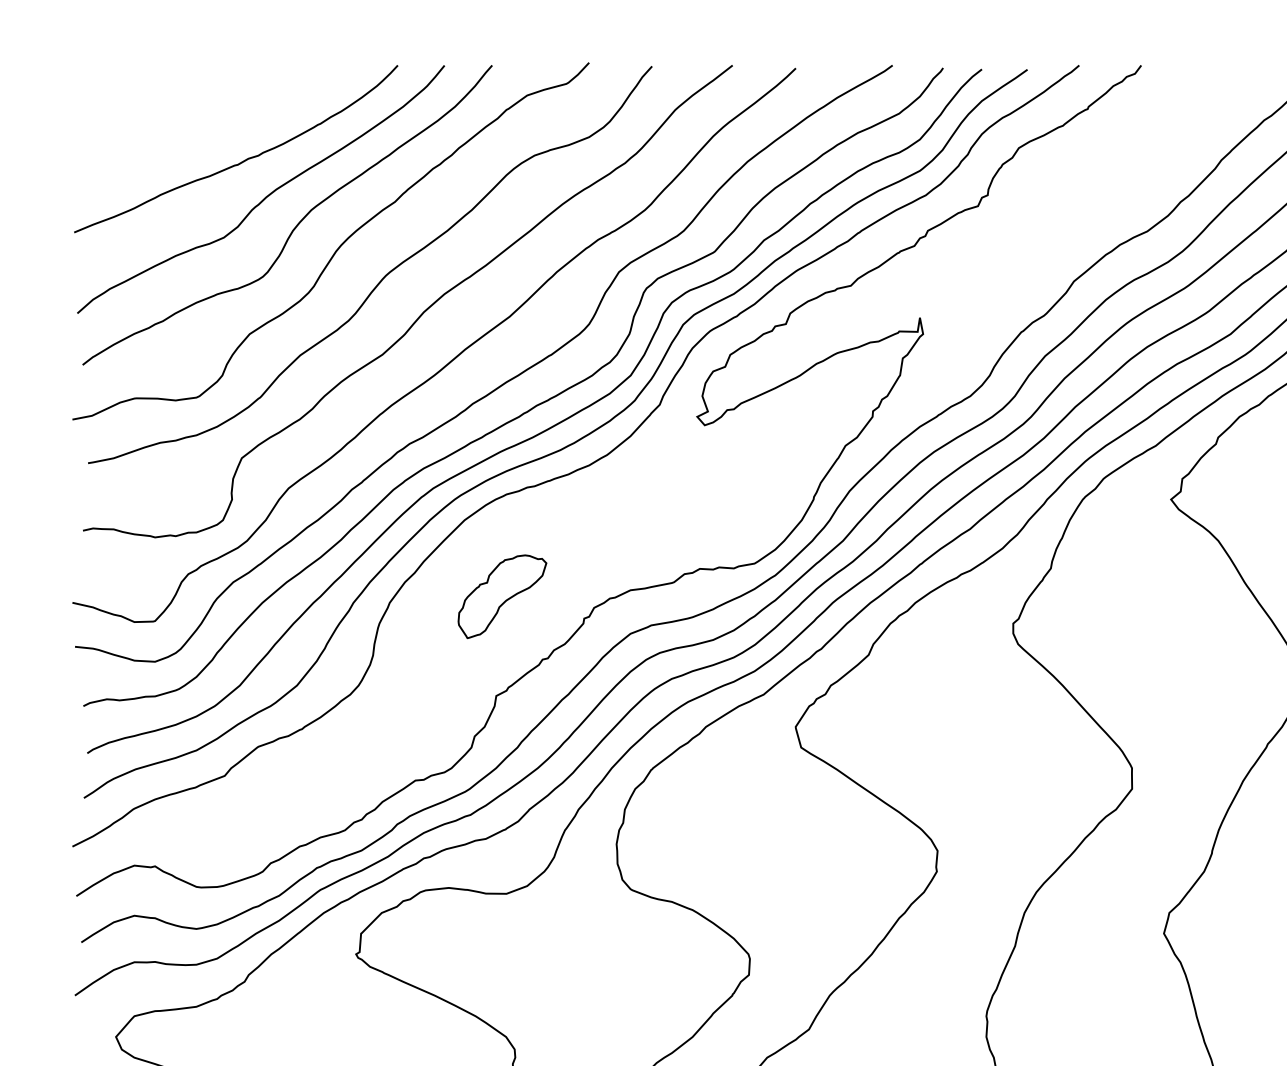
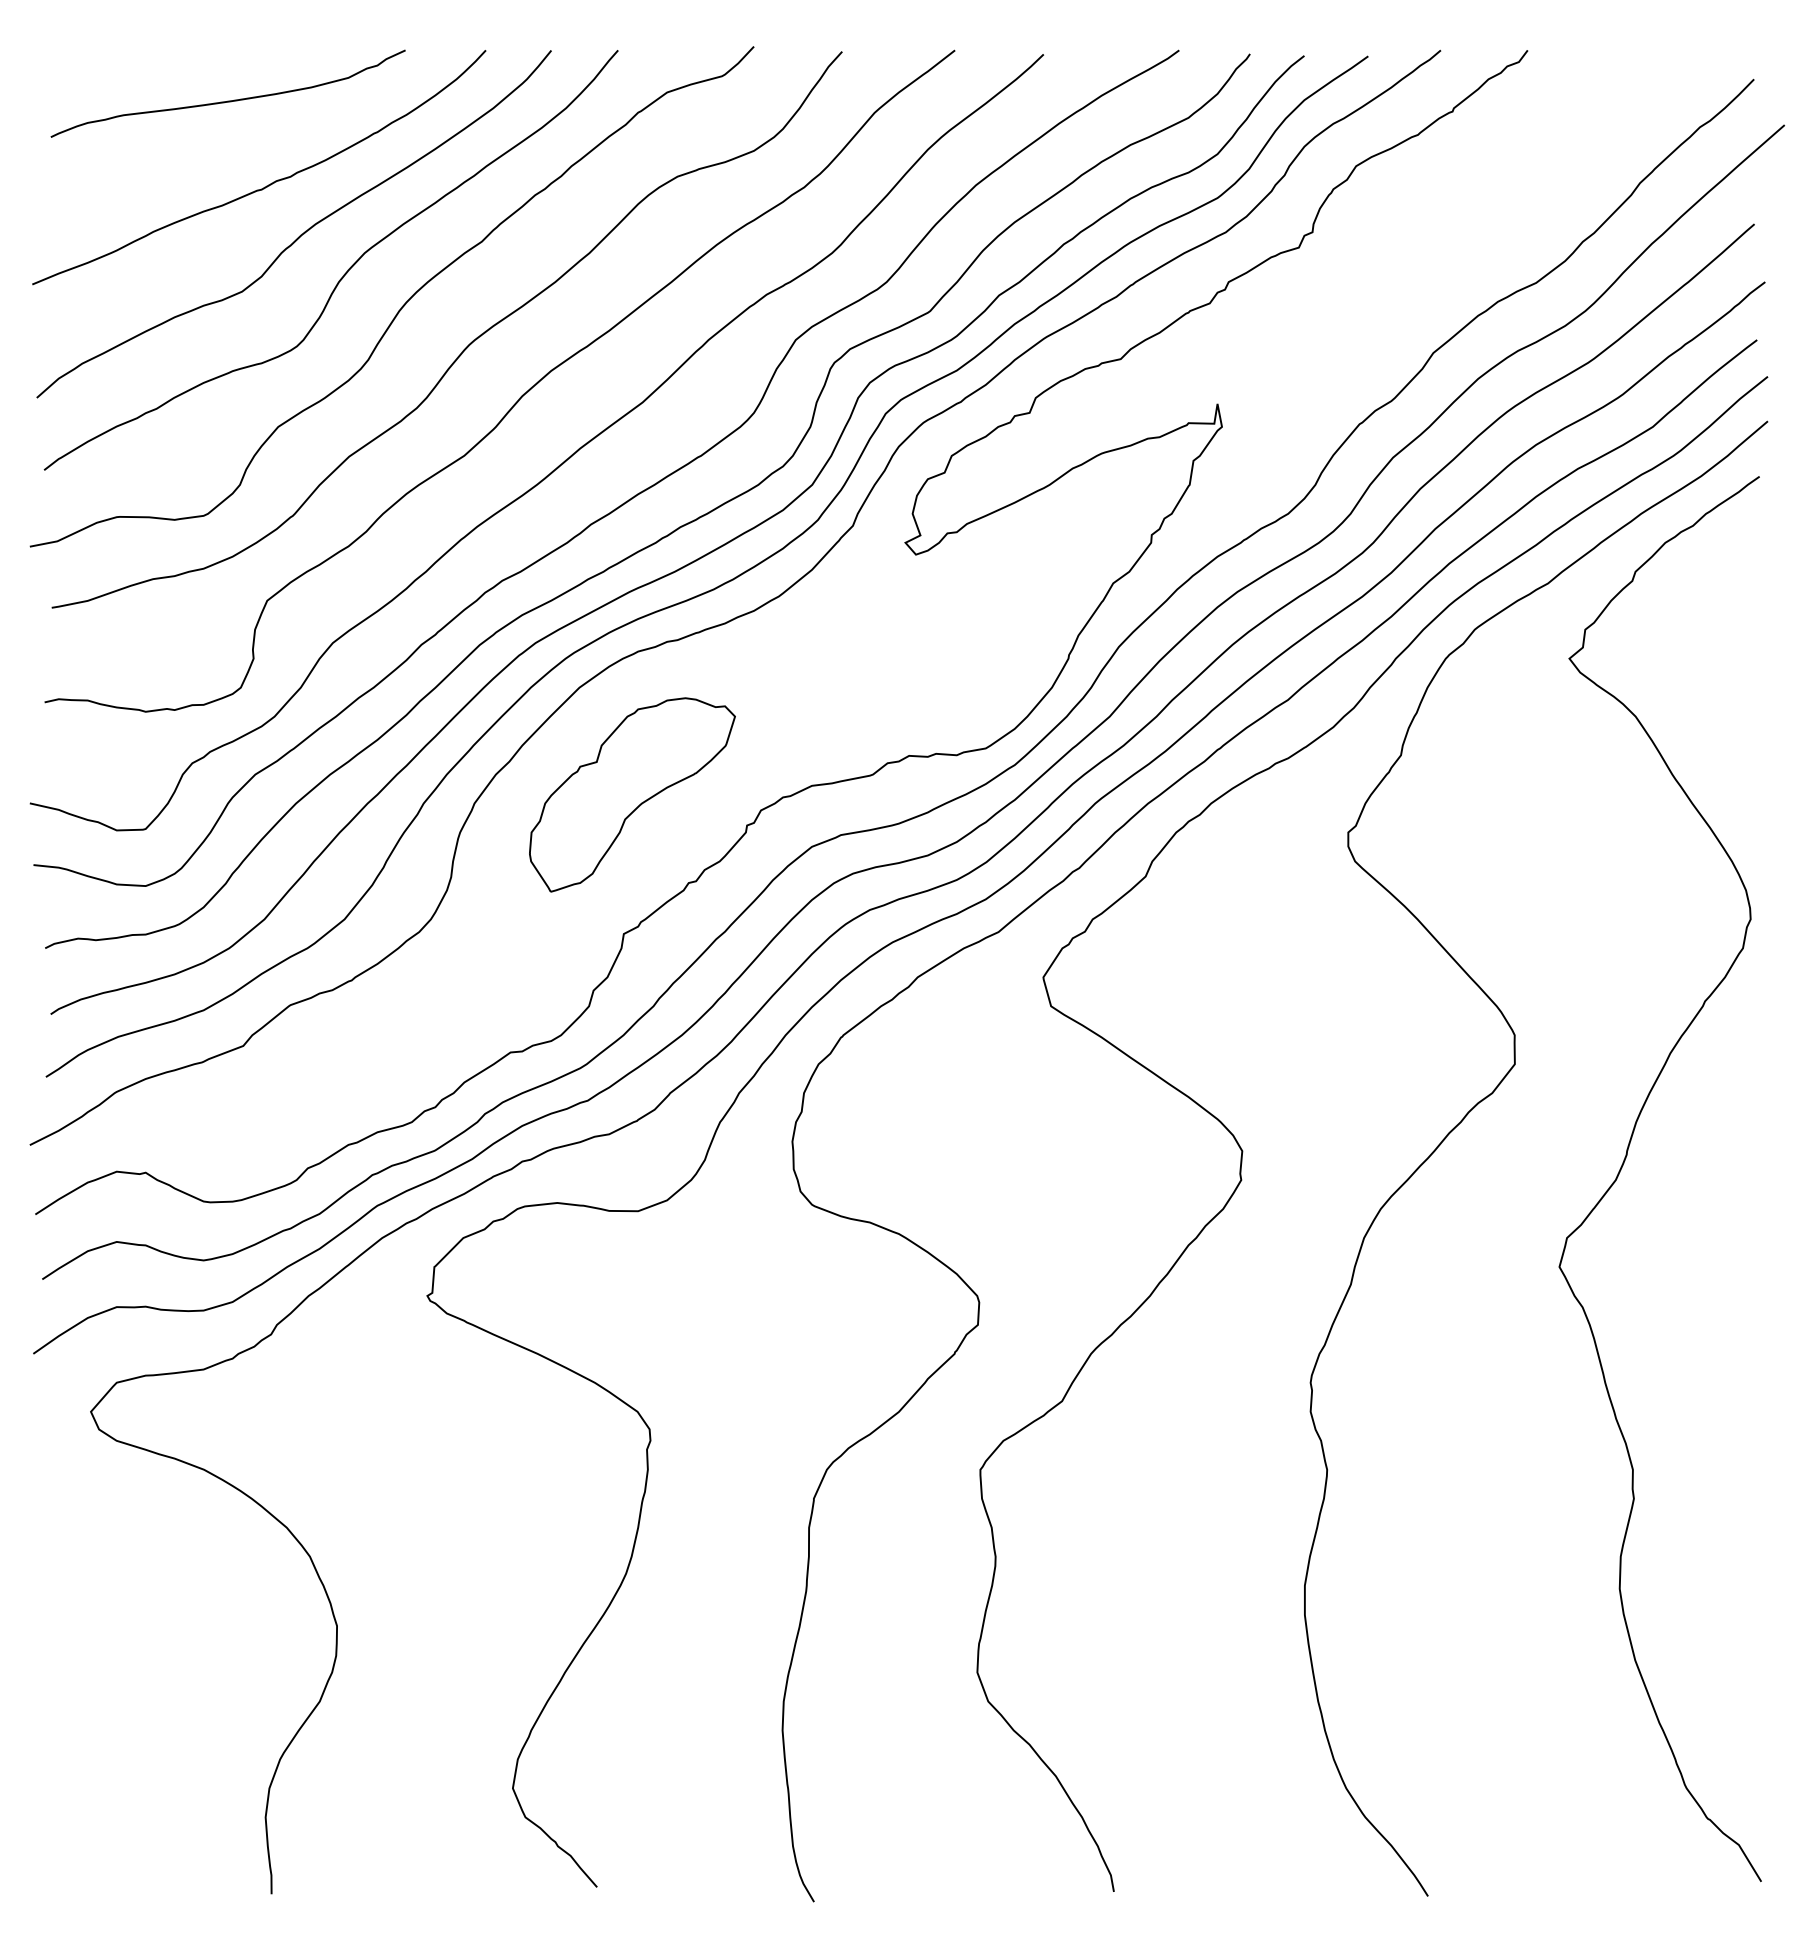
curve: (213, 101) -> (227, 100), added
part: (502, 596) -> (632, 794), size x1.67

